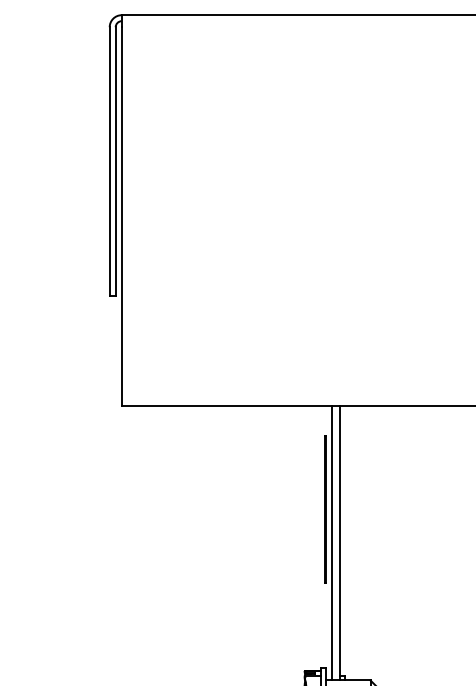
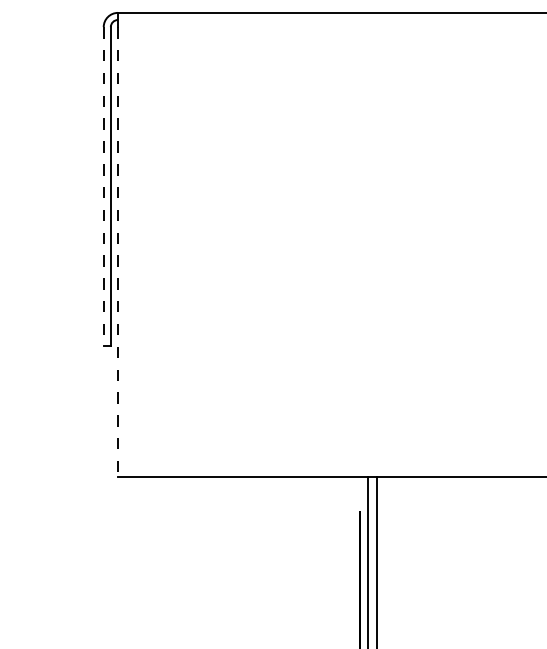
line: (109, 162) -> (103, 187), solid -> dashed
line: (121, 217) -> (117, 253), solid -> dashed

